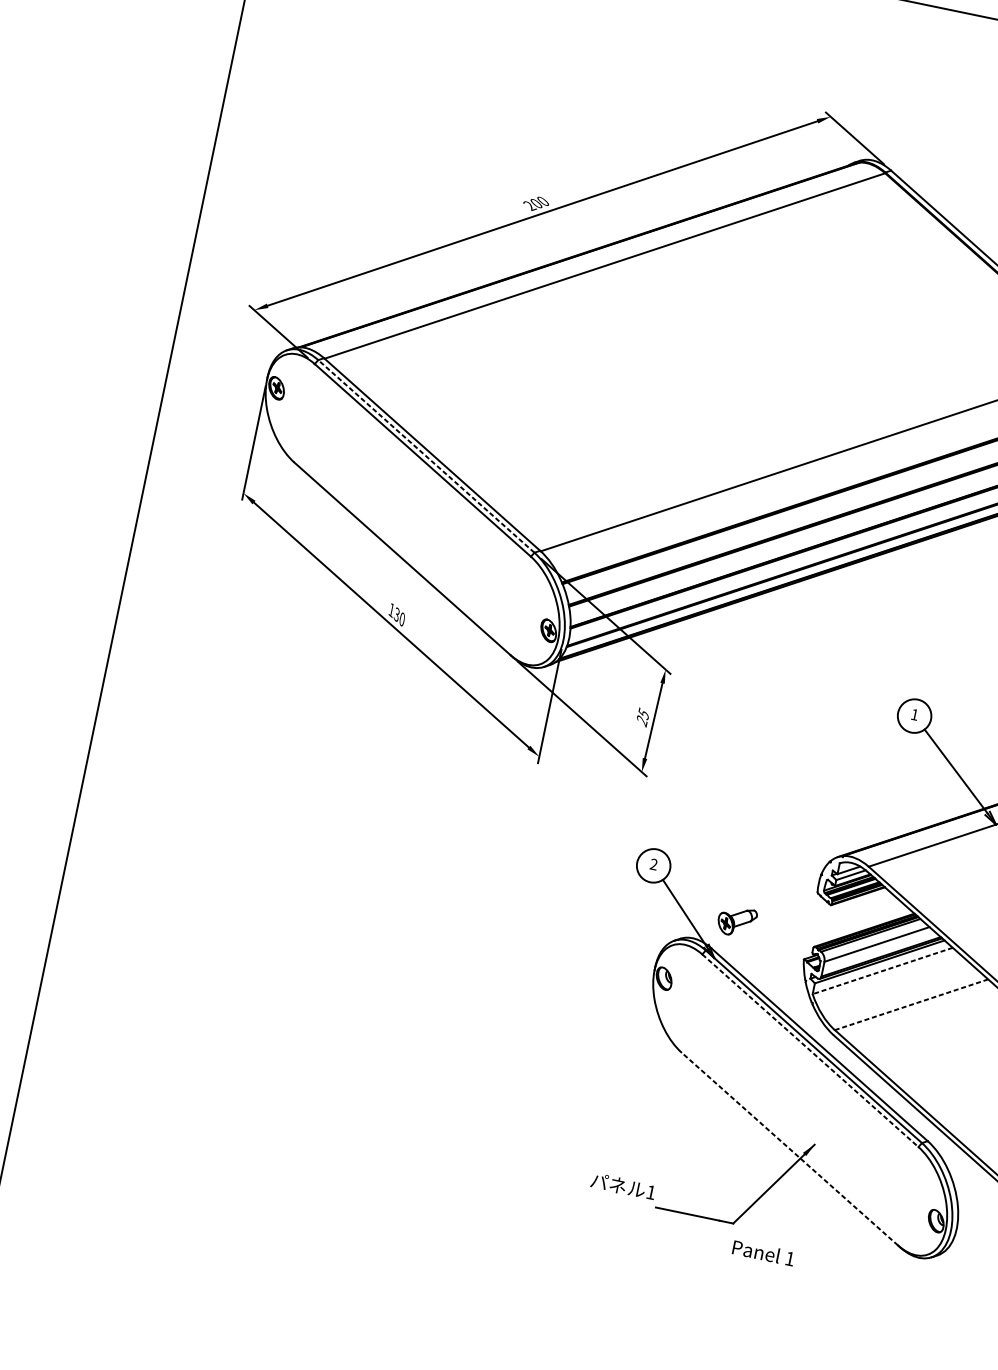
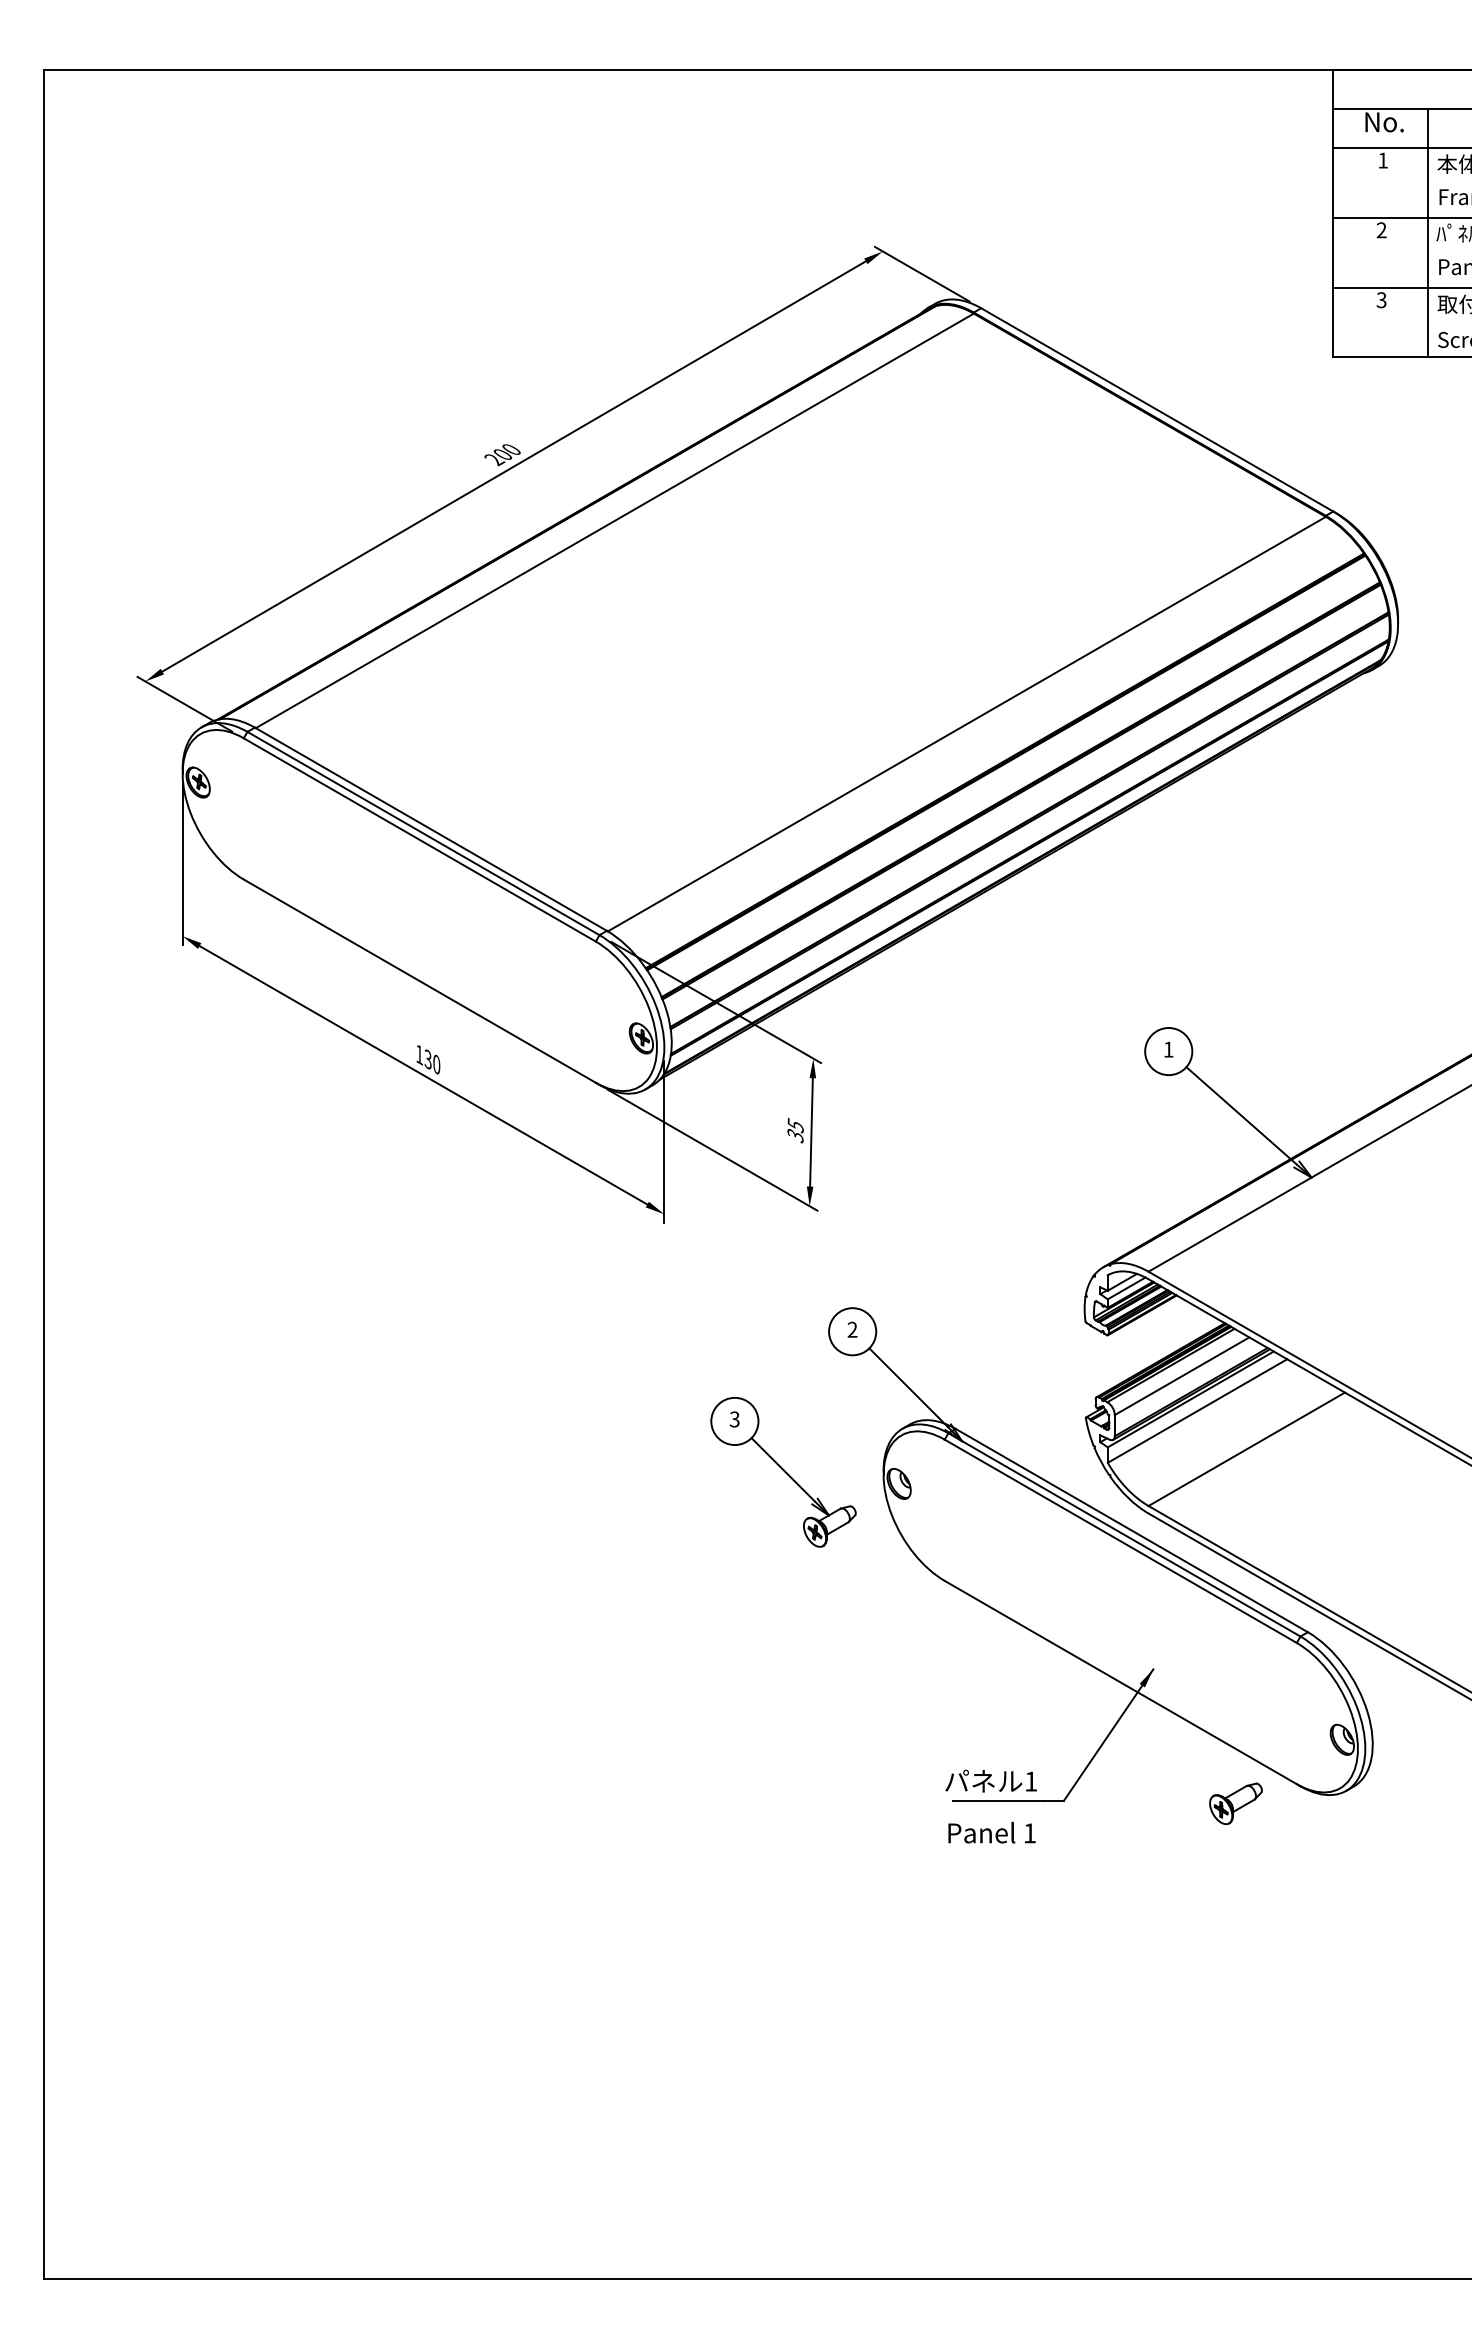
line: (426, 456) -> (423, 833), dashed -> solid
text: (642, 721) -> (795, 1136), 25 -> 35
part: (736, 921) -> (1235, 1803), moved
part: (585, 954) -> (783, 1472), added
line: (882, 971) -> (1197, 1411), dashed -> solid
line: (911, 1004) -> (1246, 1449), dashed -> solid
line: (810, 1050) -> (1121, 1541), dashed -> solid
line: (789, 1149) -> (1120, 1682), dashed -> solid
text: (622, 1185) -> (990, 1780), moved
text: (763, 1252) -> (991, 1832), moved

